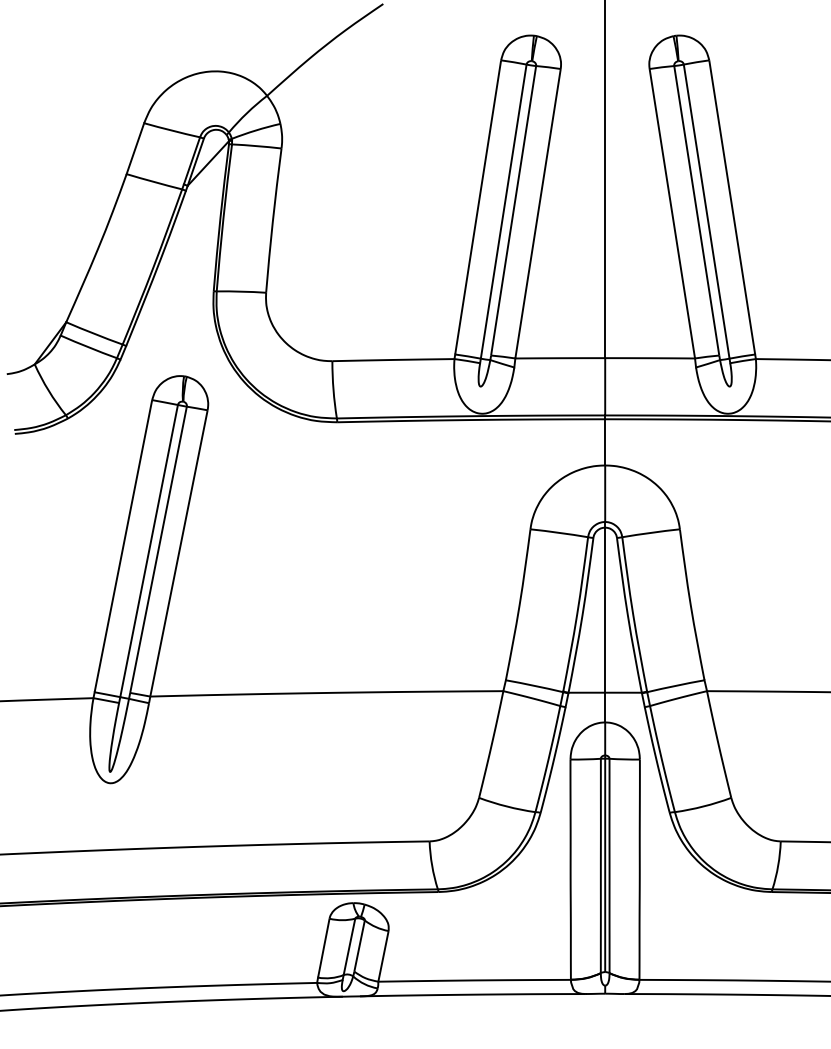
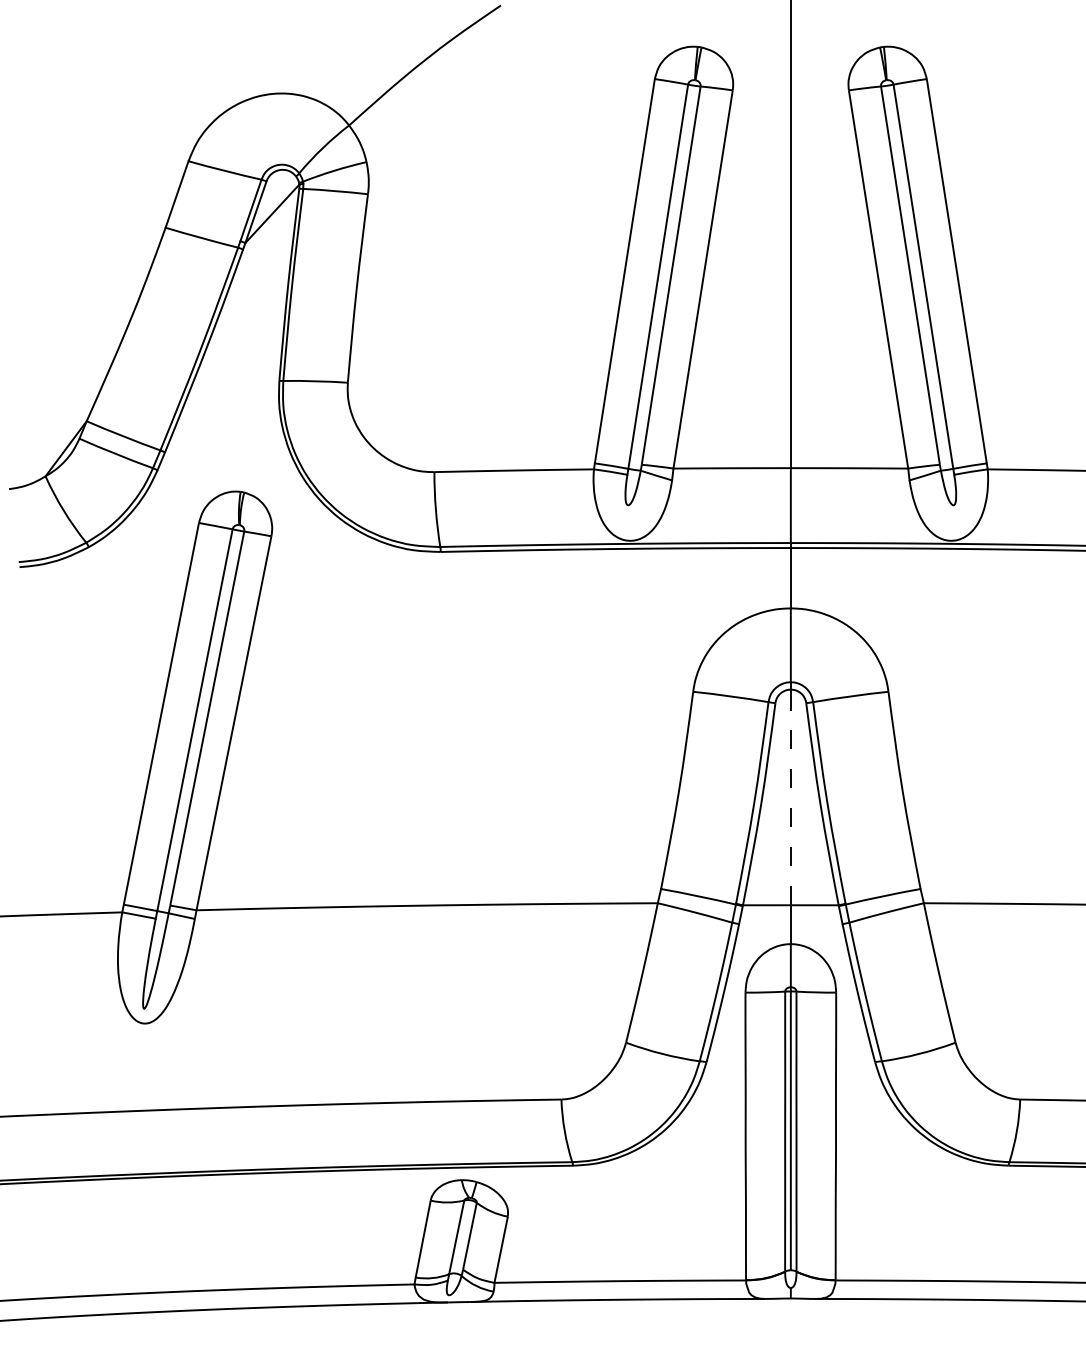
line: (605, 610) -> (791, 797), solid -> dashed

